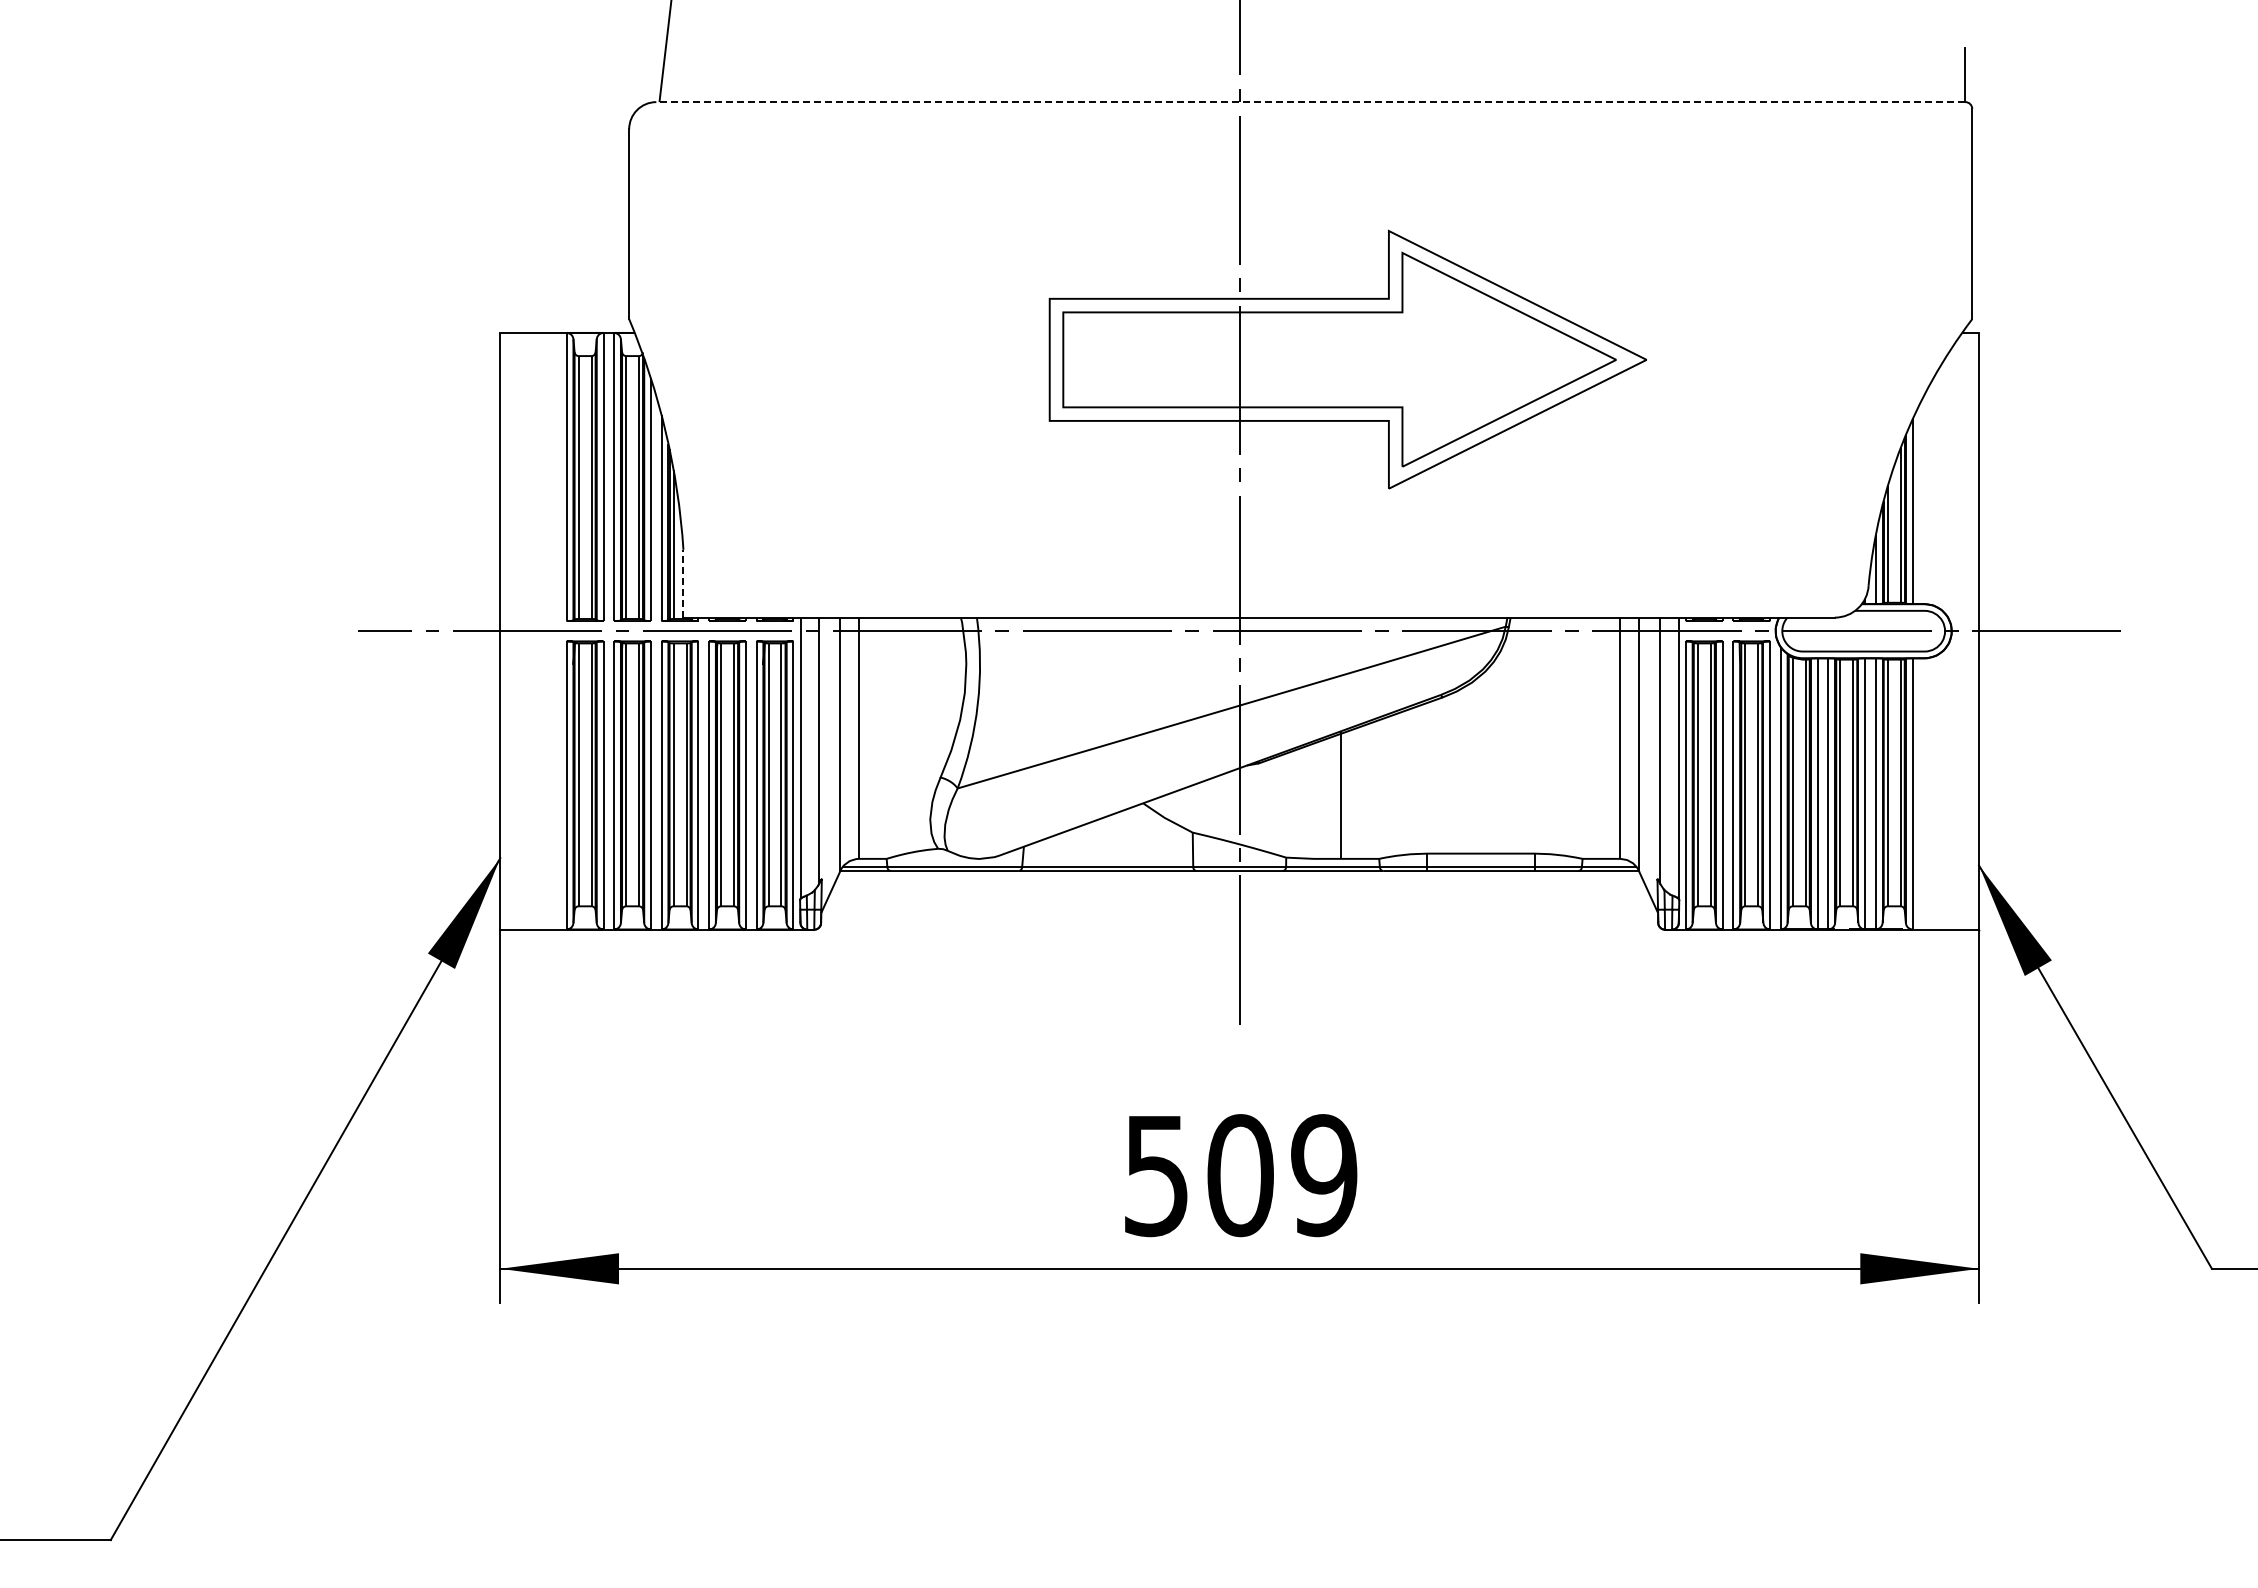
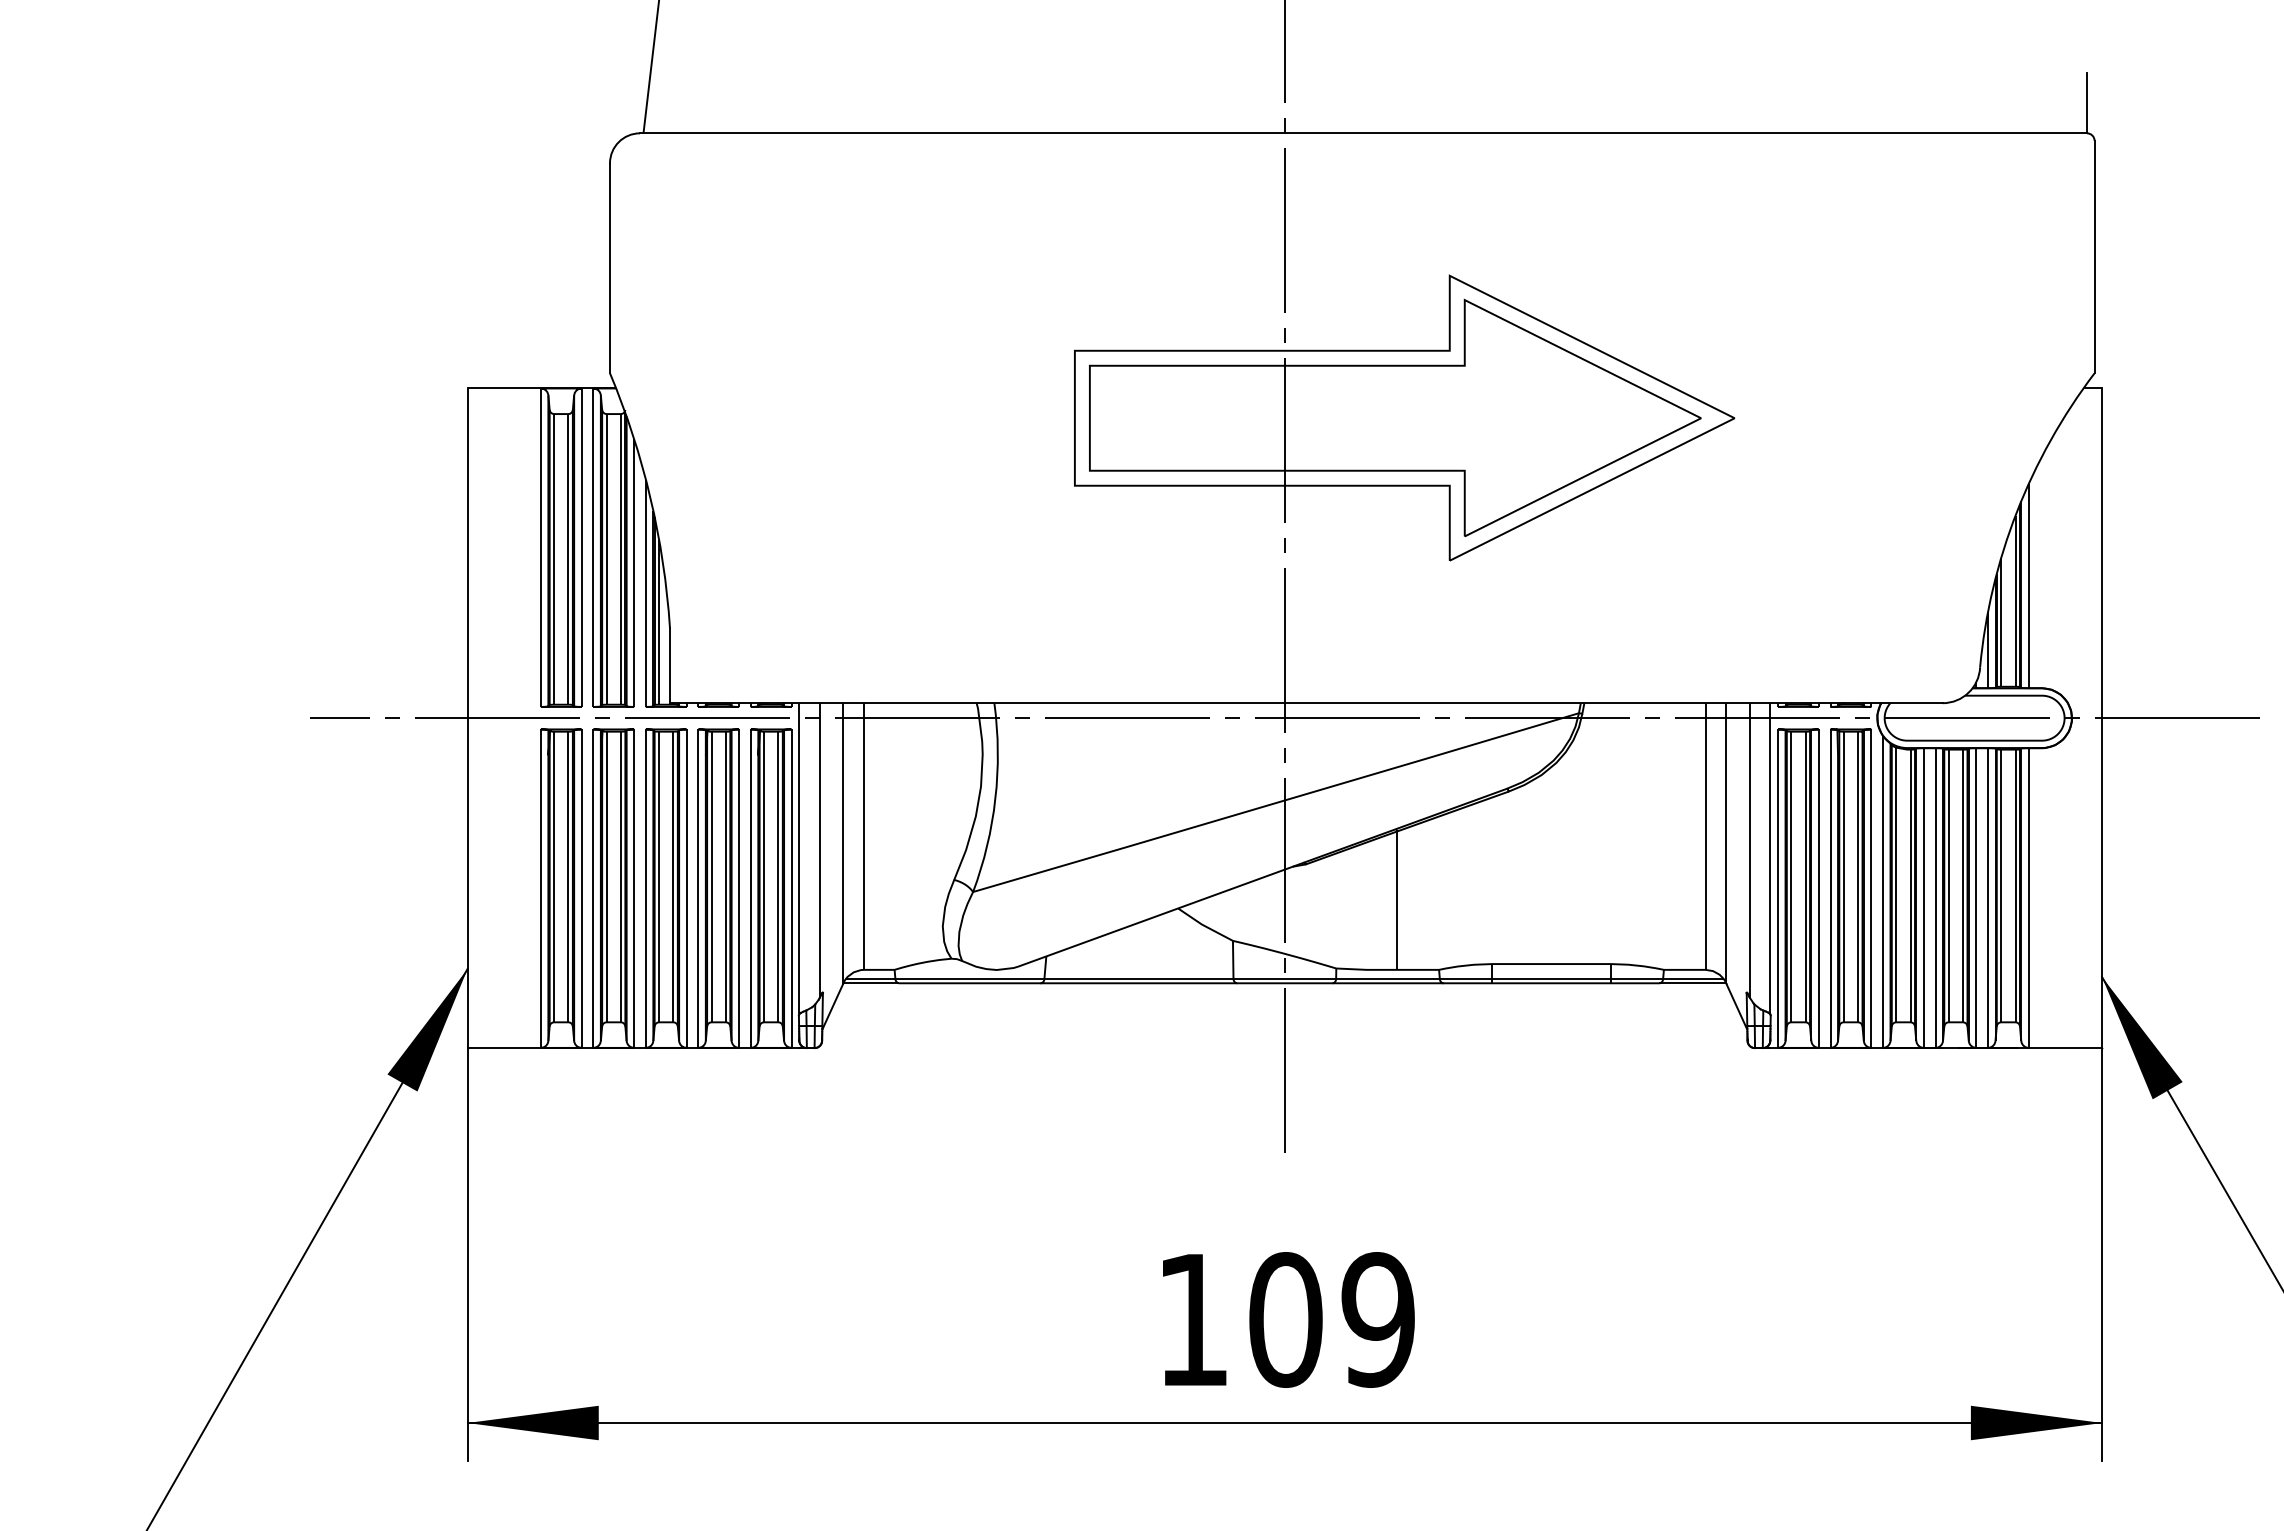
line: (1310, 102) -> (1363, 133), dashed -> solid
line: (683, 583) -> (670, 665), dashed -> solid
text: (1156, 1176) -> (1192, 1320), 509 -> 109

